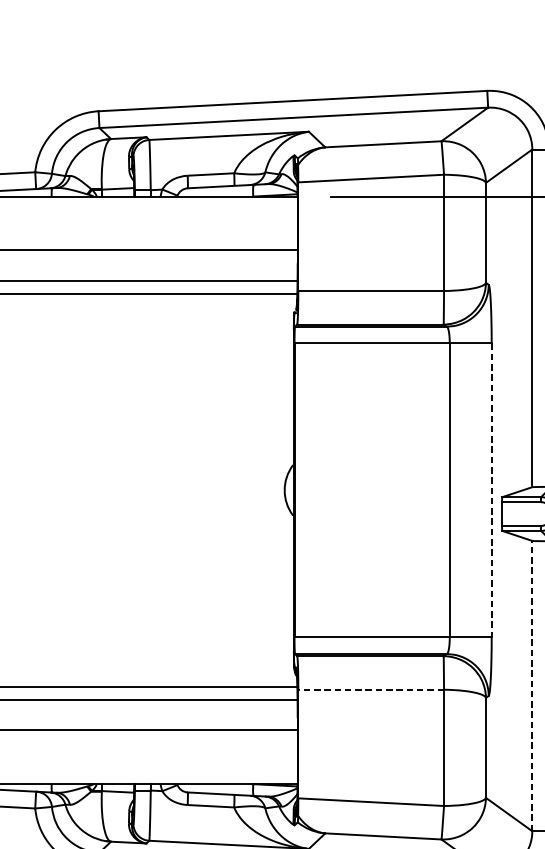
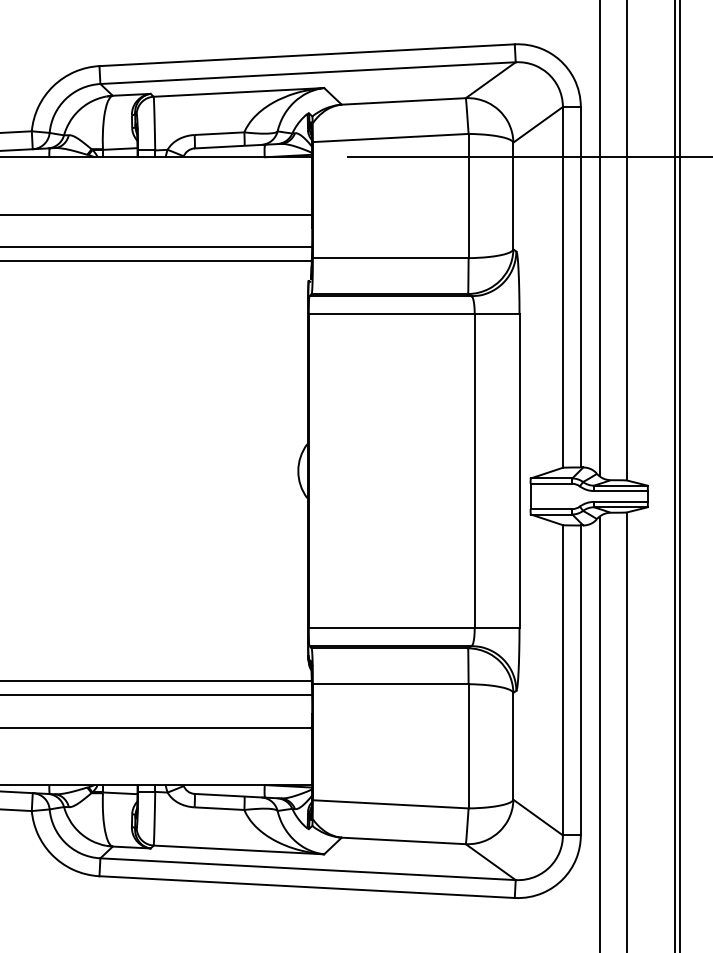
line: (491, 490) -> (519, 471), dashed -> solid
line: (531, 685) -> (562, 679), dashed -> solid
line: (370, 690) -> (390, 684), dashed -> solid

